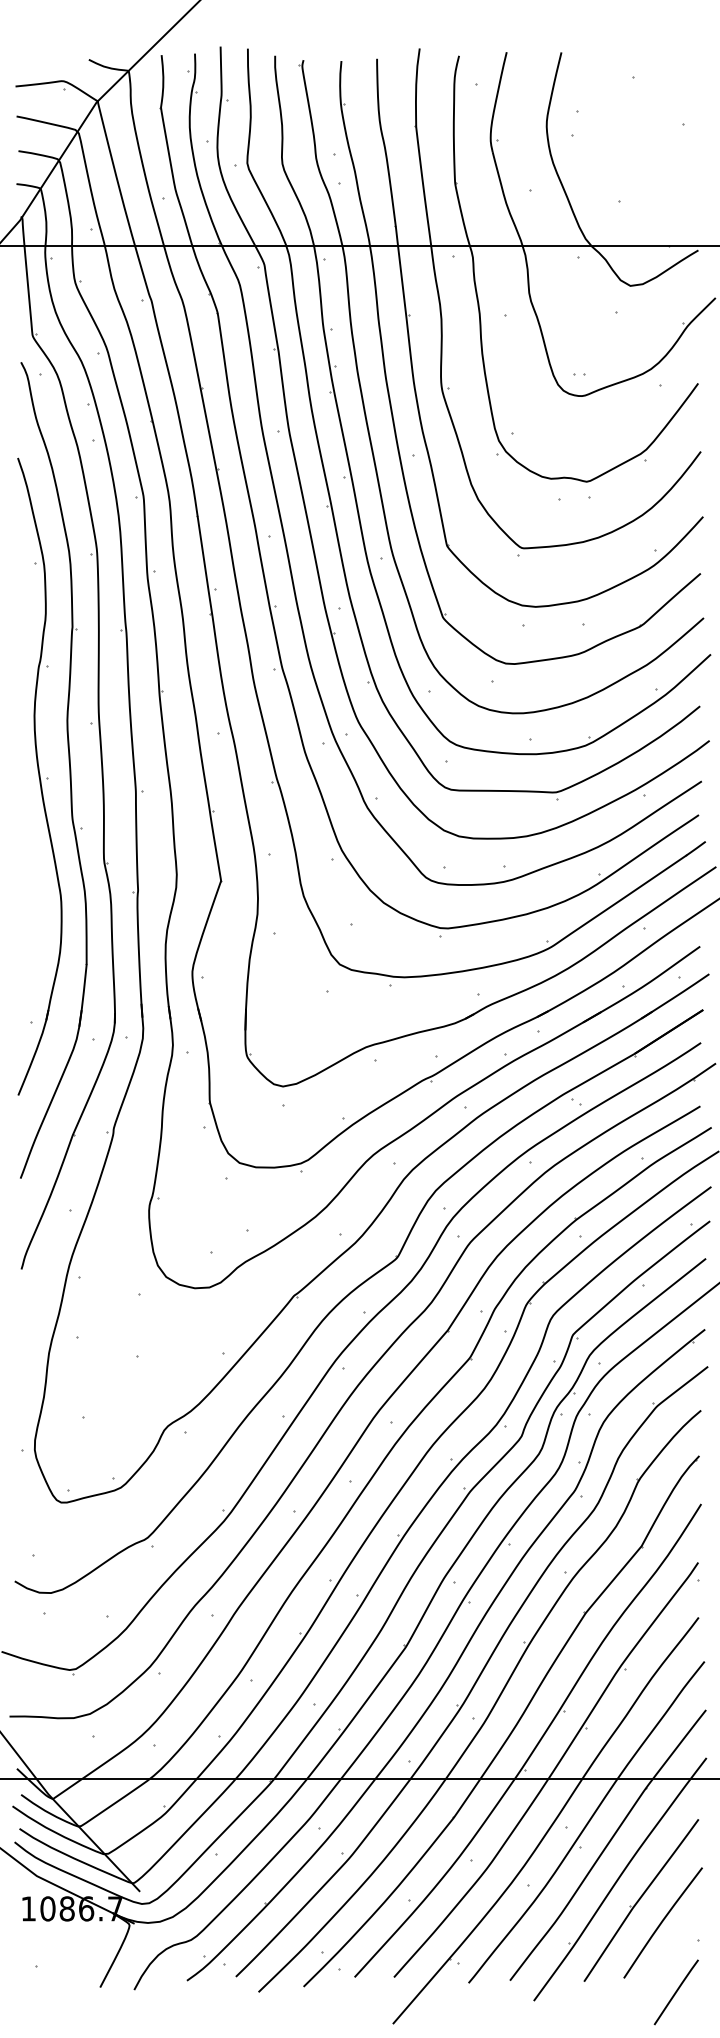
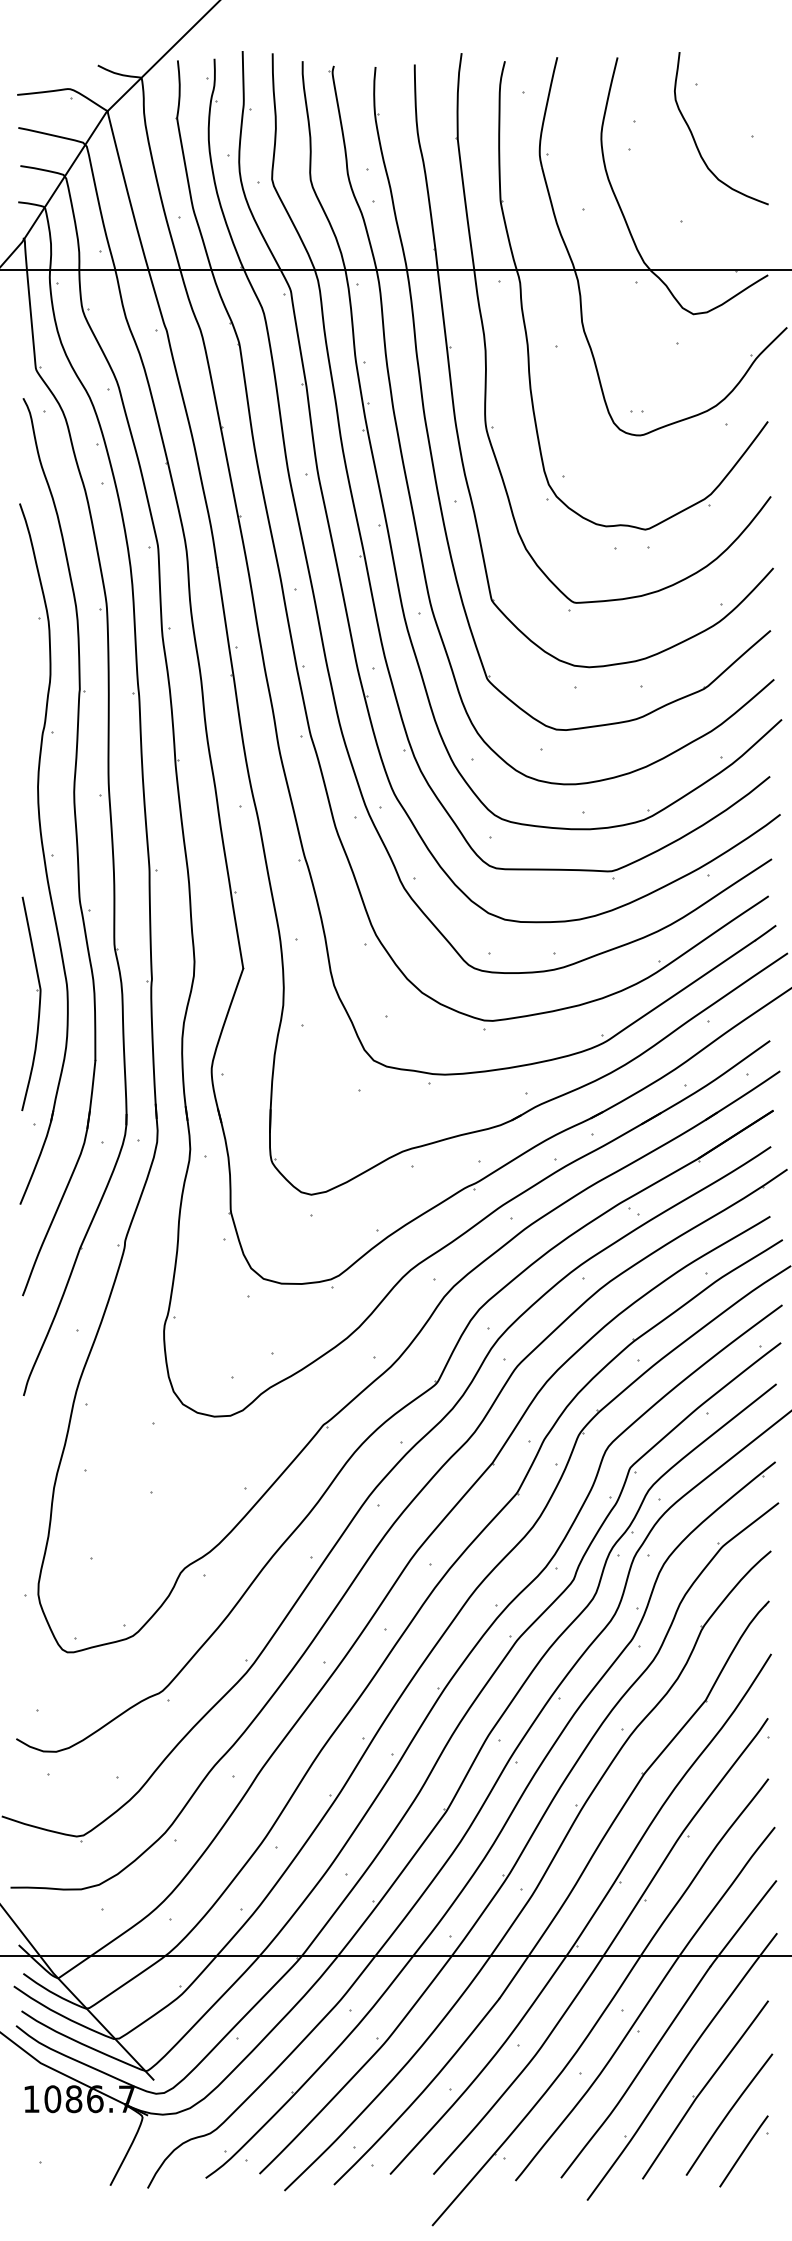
curve: (632, 127) -> (695, 140), added
part: (35, 912) -> (39, 1003), added
line: (675, 1992) -> (742, 2151), moved

